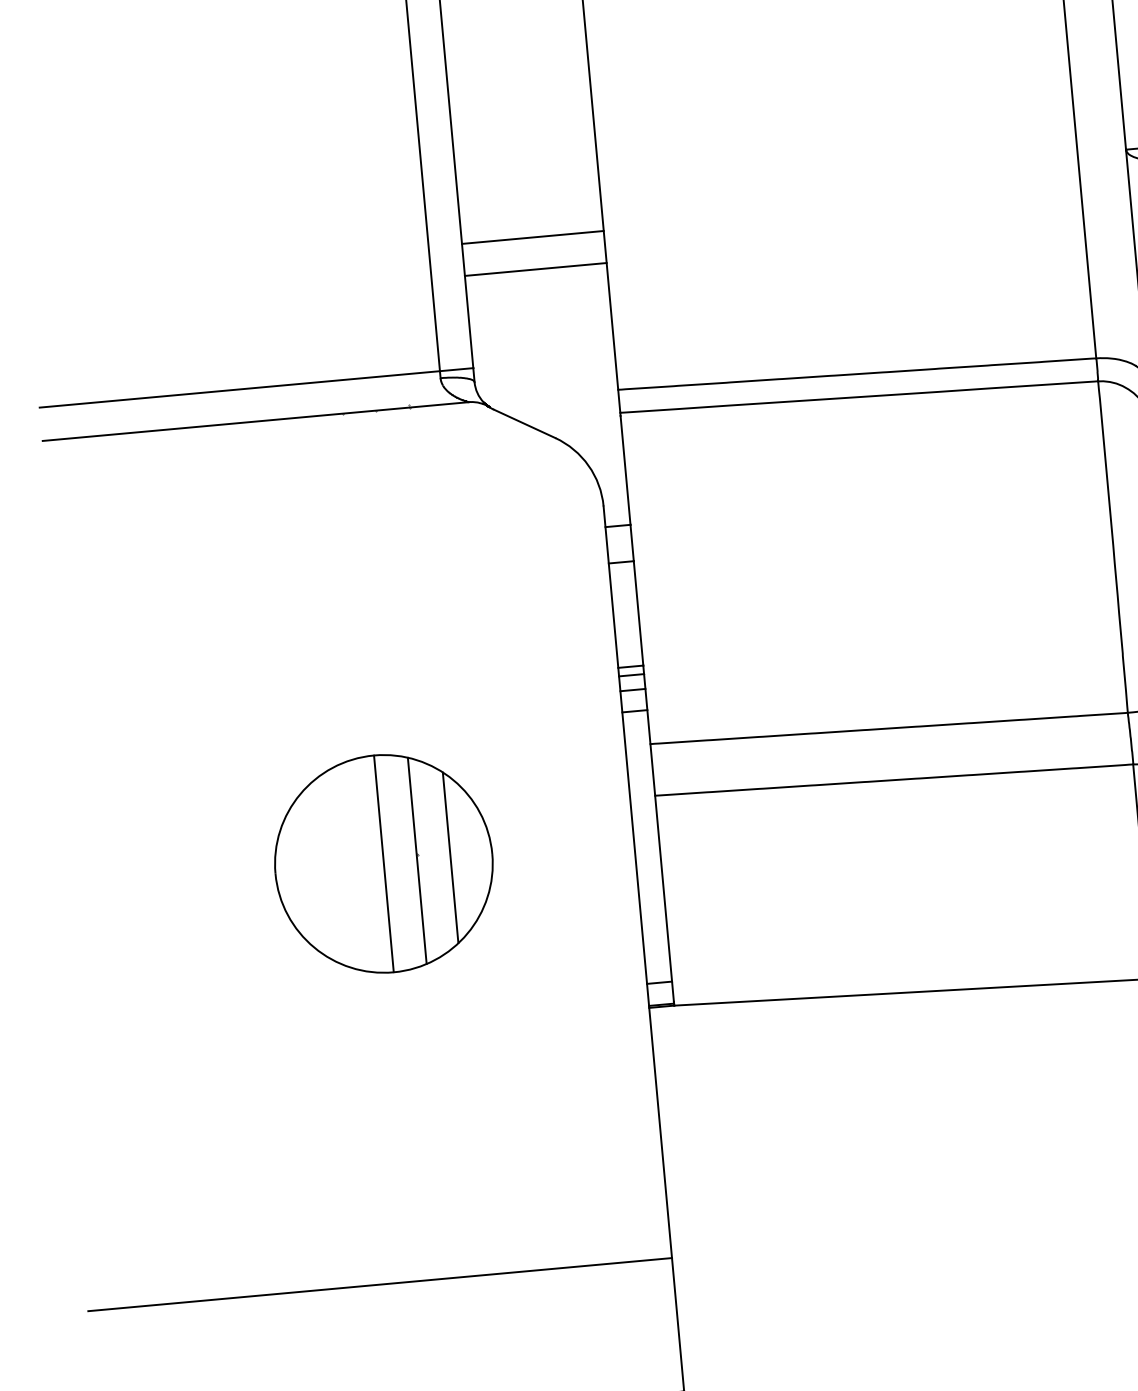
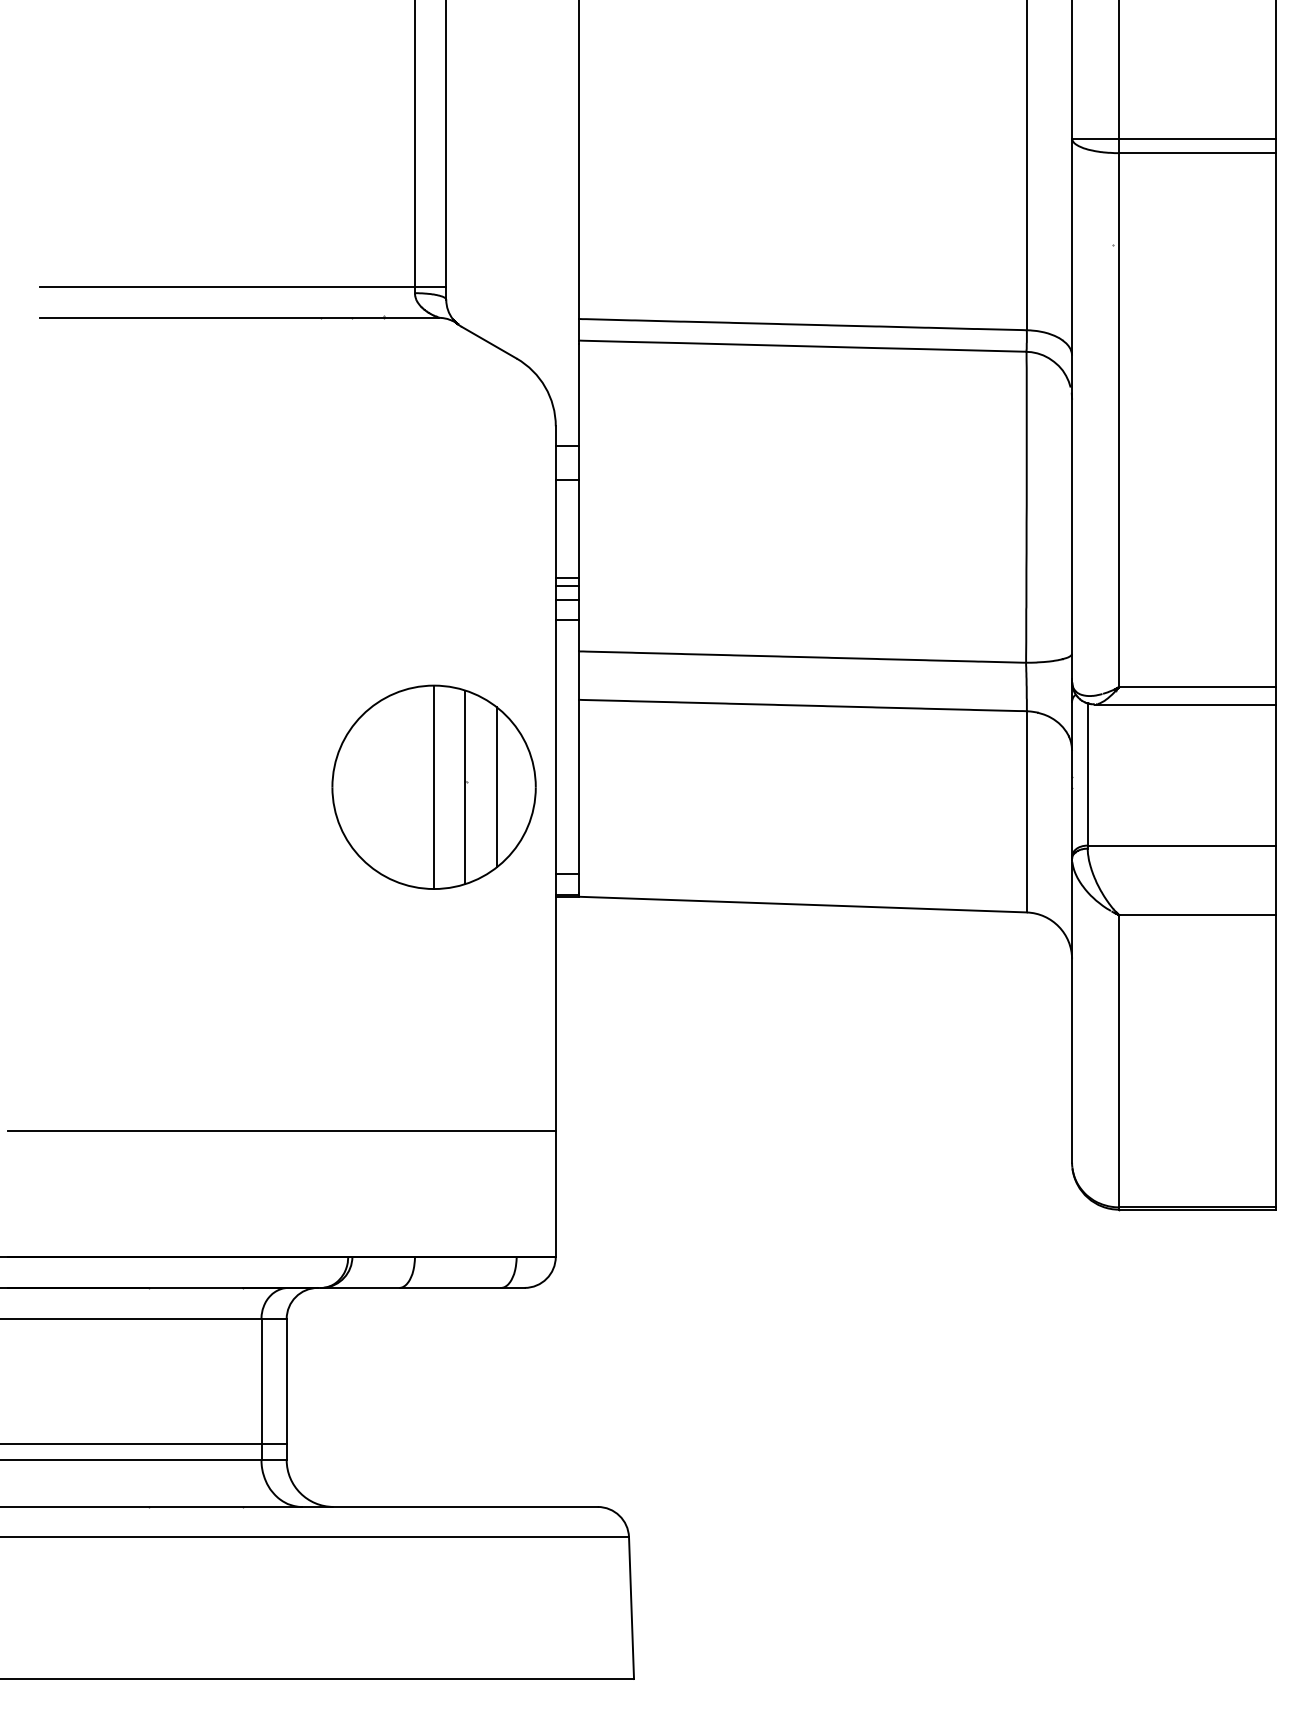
line: (532, 237) -> (512, 170), removed
line: (535, 269) -> (512, 200), removed
part: (383, 863) -> (433, 786), moved

